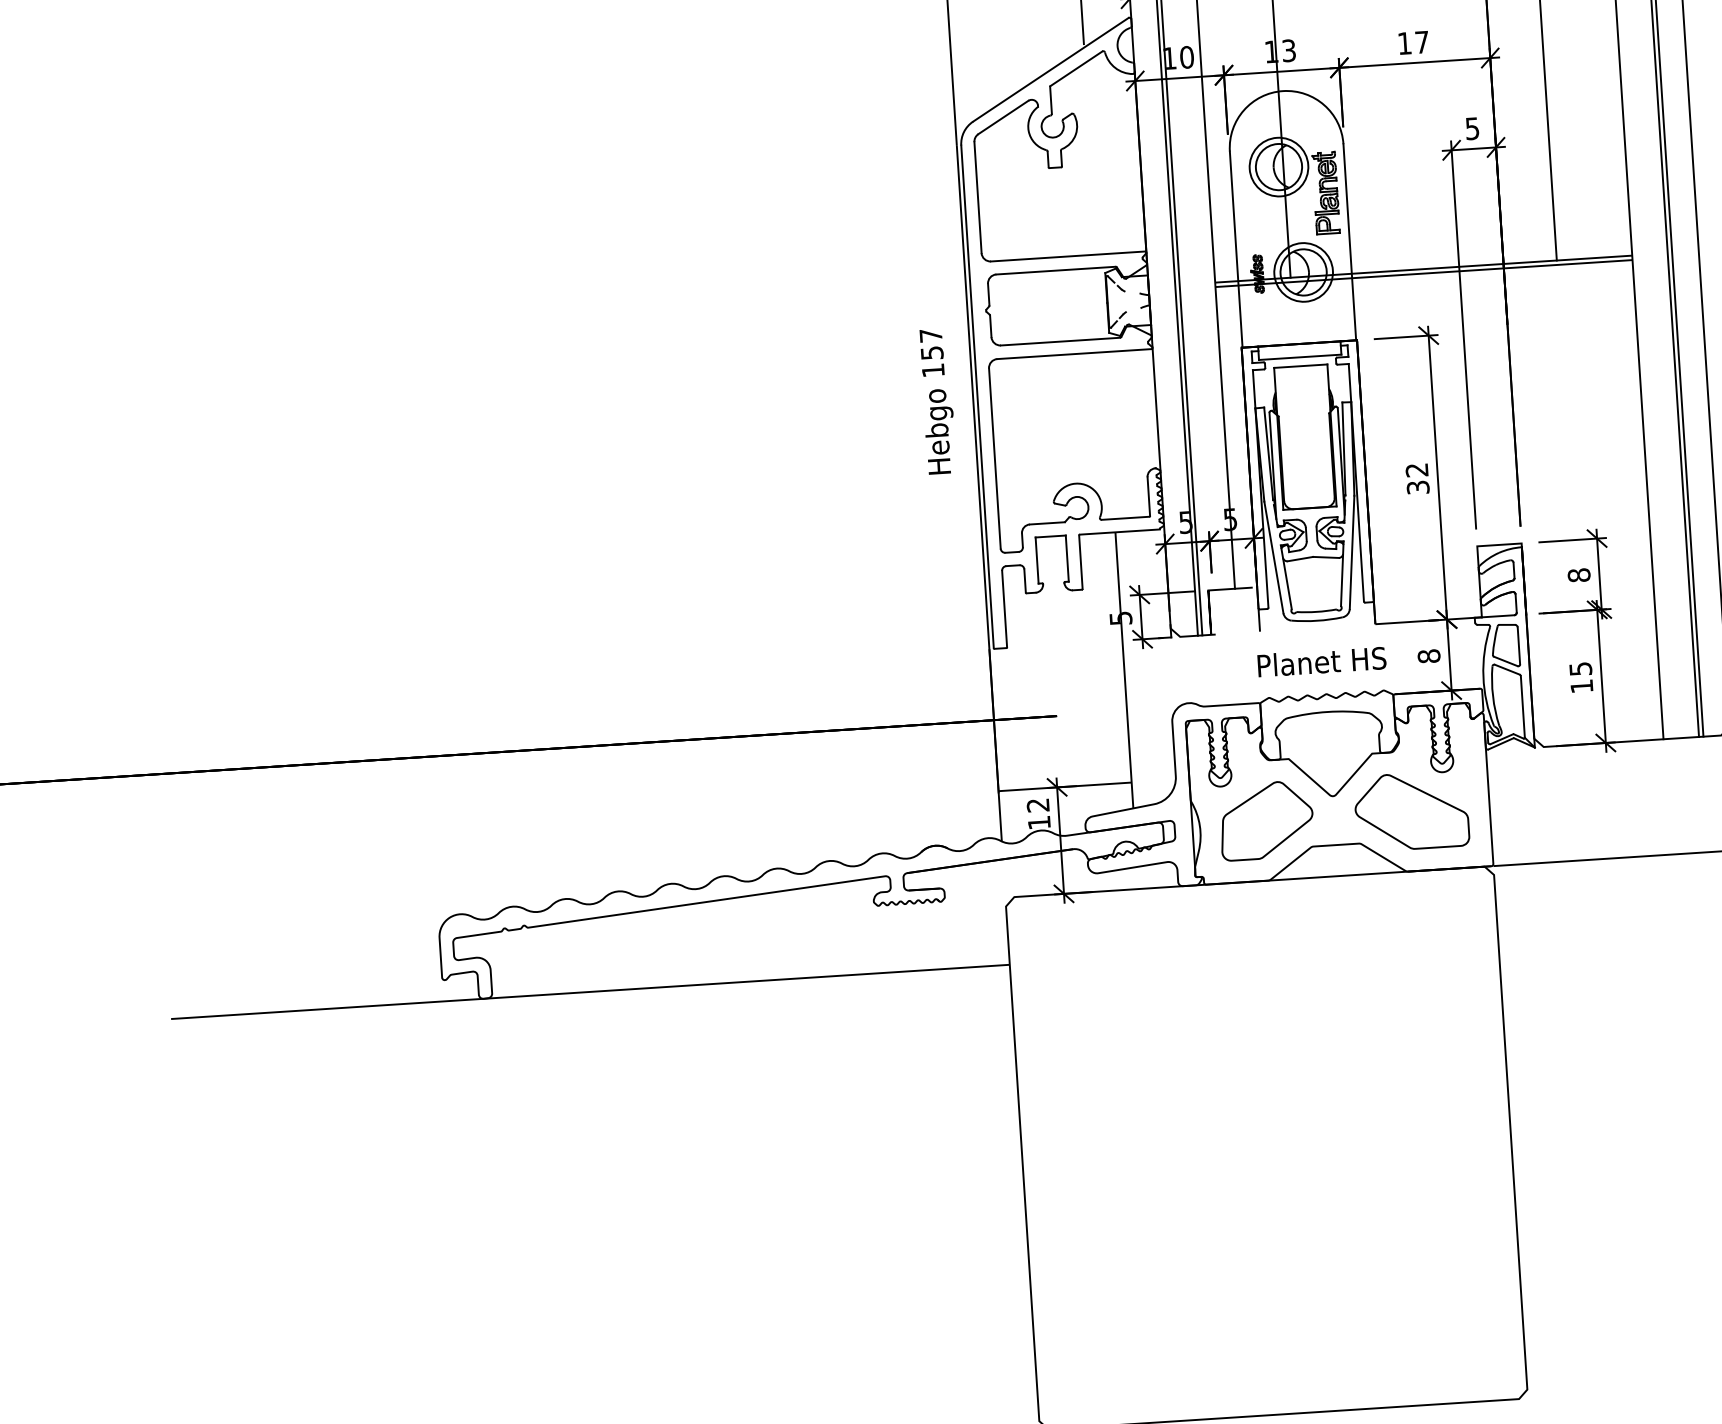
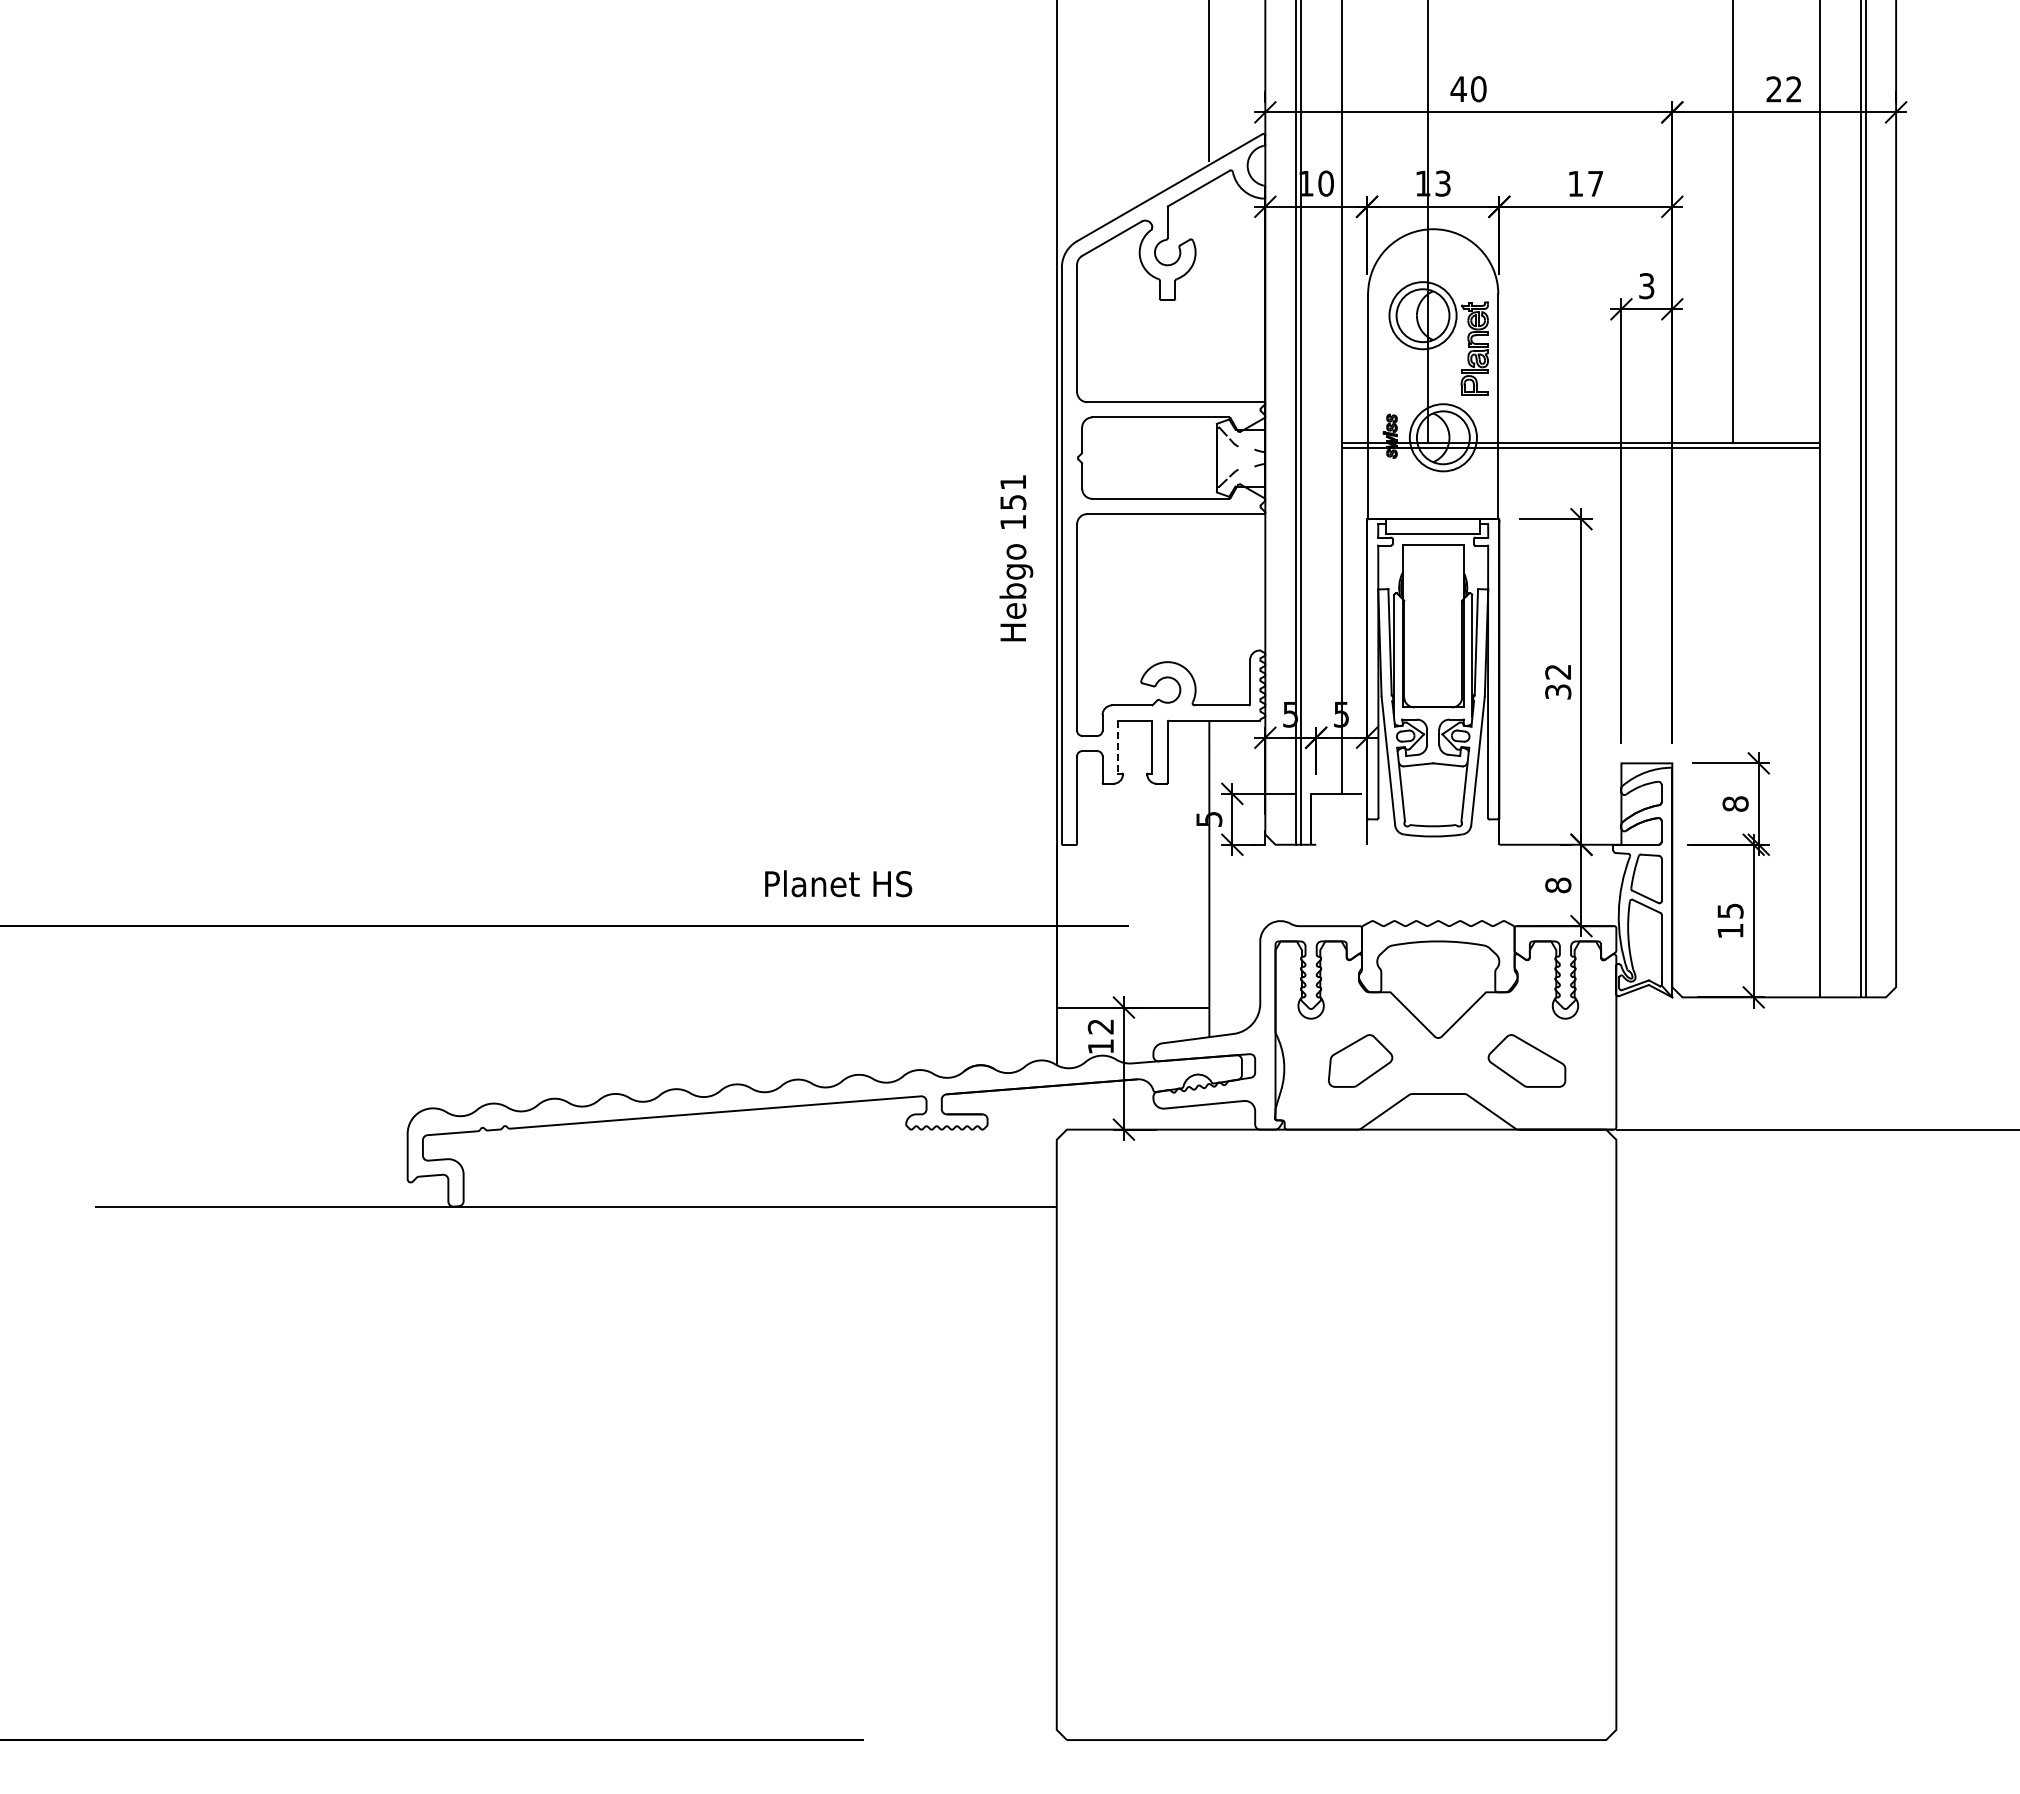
text: (1473, 128) -> (1647, 285), 5 -> 3
text: (930, 335) -> (1012, 482), 157 -> 151
line: (1036, 560) -> (1117, 747), solid -> dashed
text: (1321, 661) -> (838, 883), moved
part: (1411, 810) -> (1526, 1060), size x0.6
part: (1266, 820) -> (1360, 1060), size x0.6

